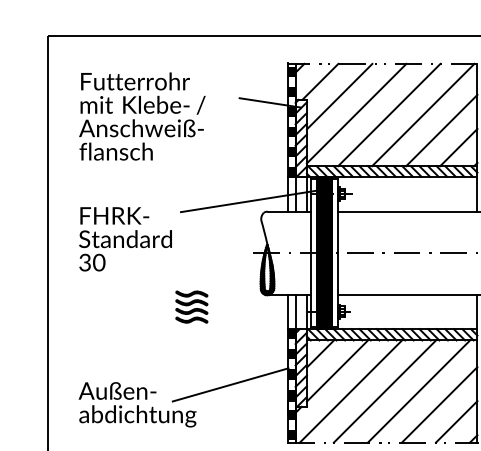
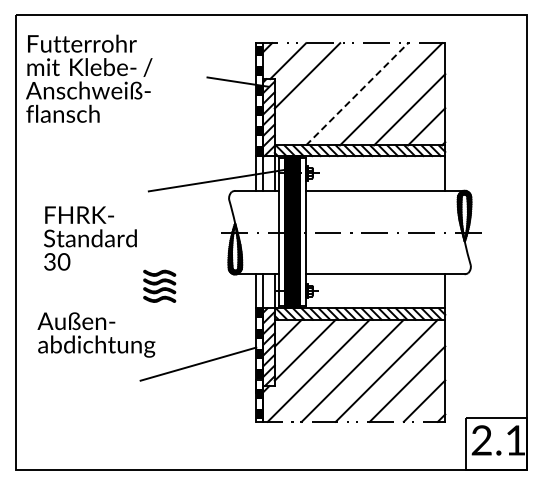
line: (356, 113) -> (324, 92), removed
line: (389, 114) -> (357, 93), solid -> dashed
text: (142, 116) -> (89, 78), moved
text: (125, 239) -> (90, 238), moved
text: (137, 404) -> (96, 334), moved

